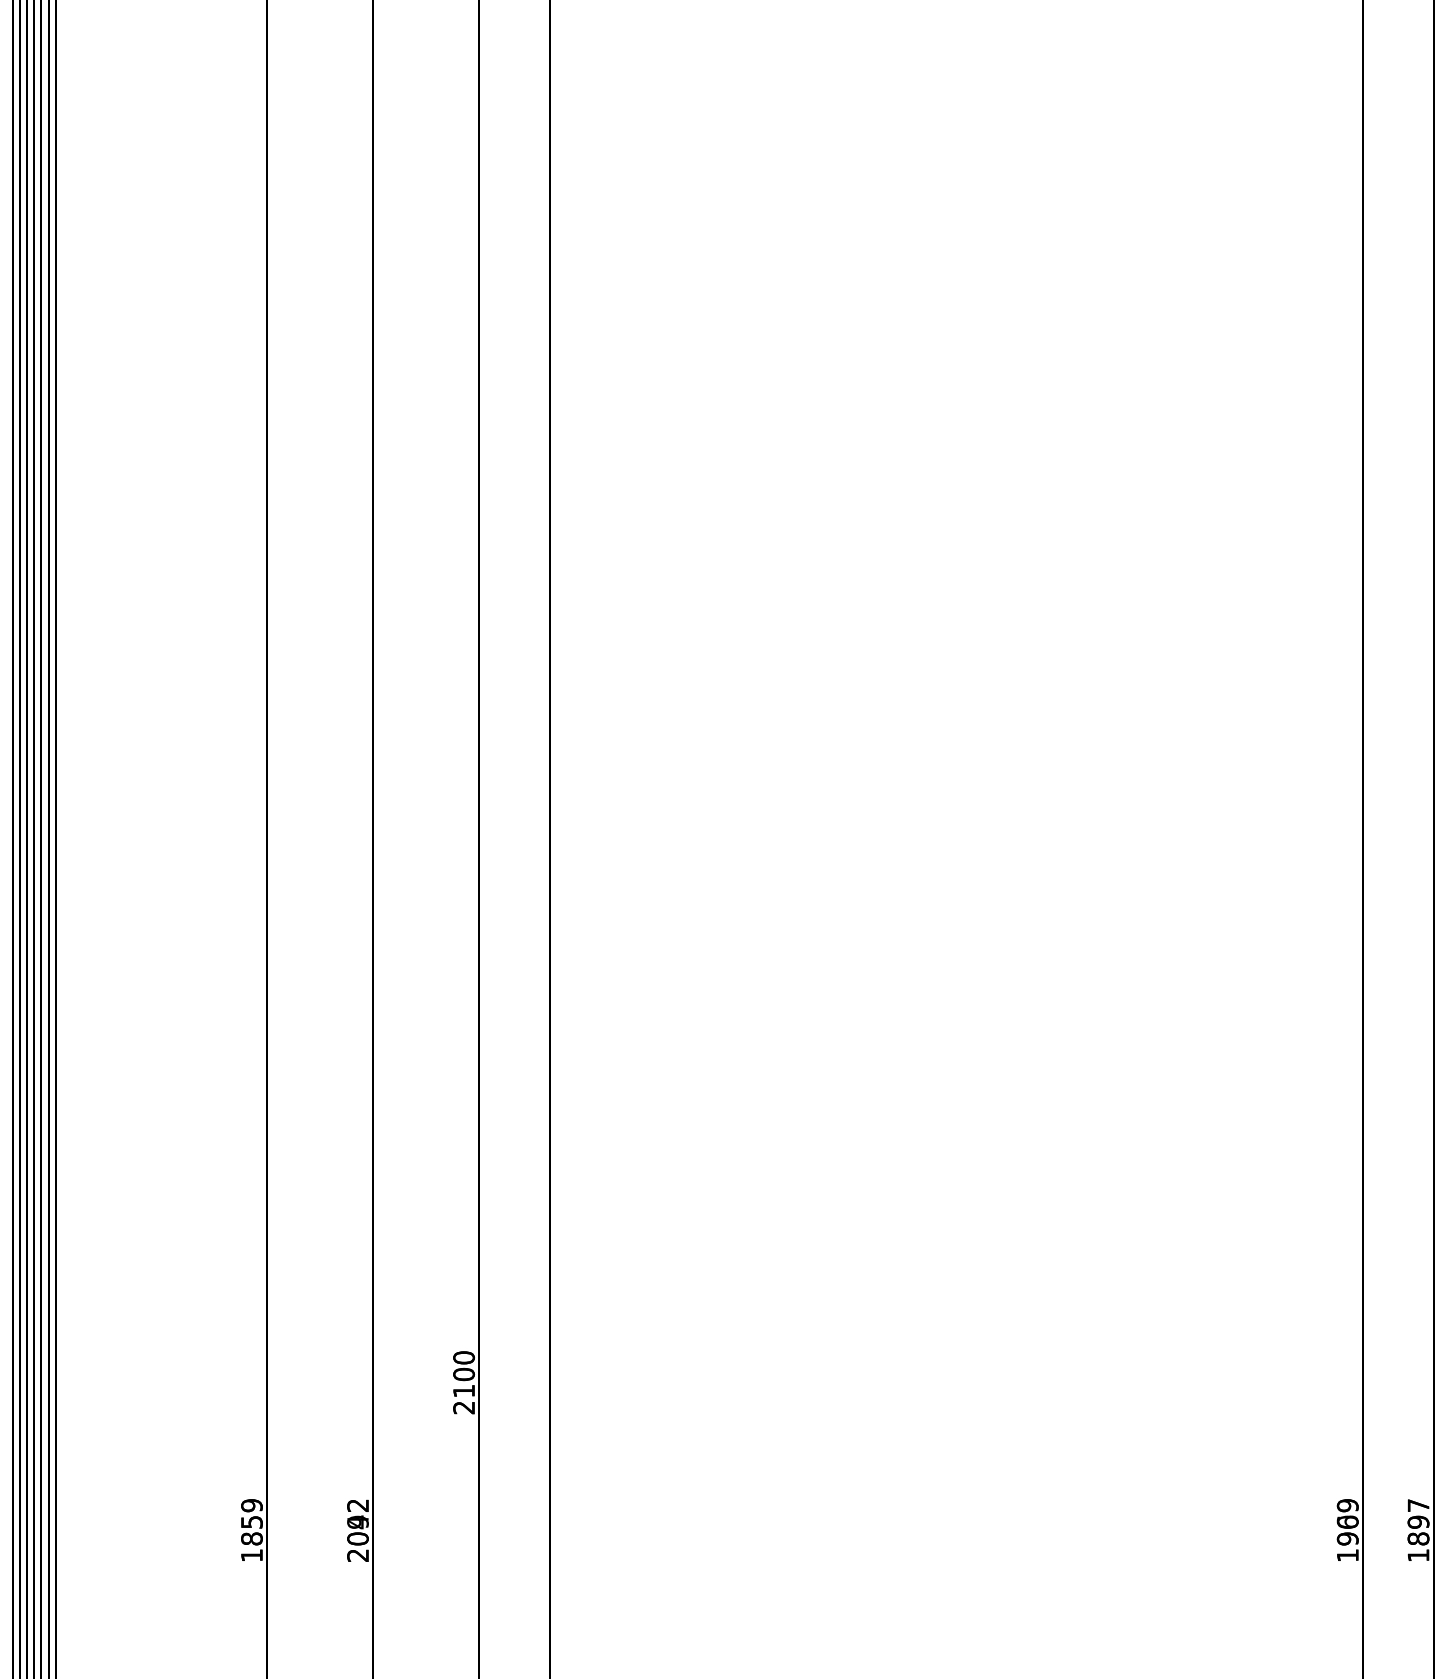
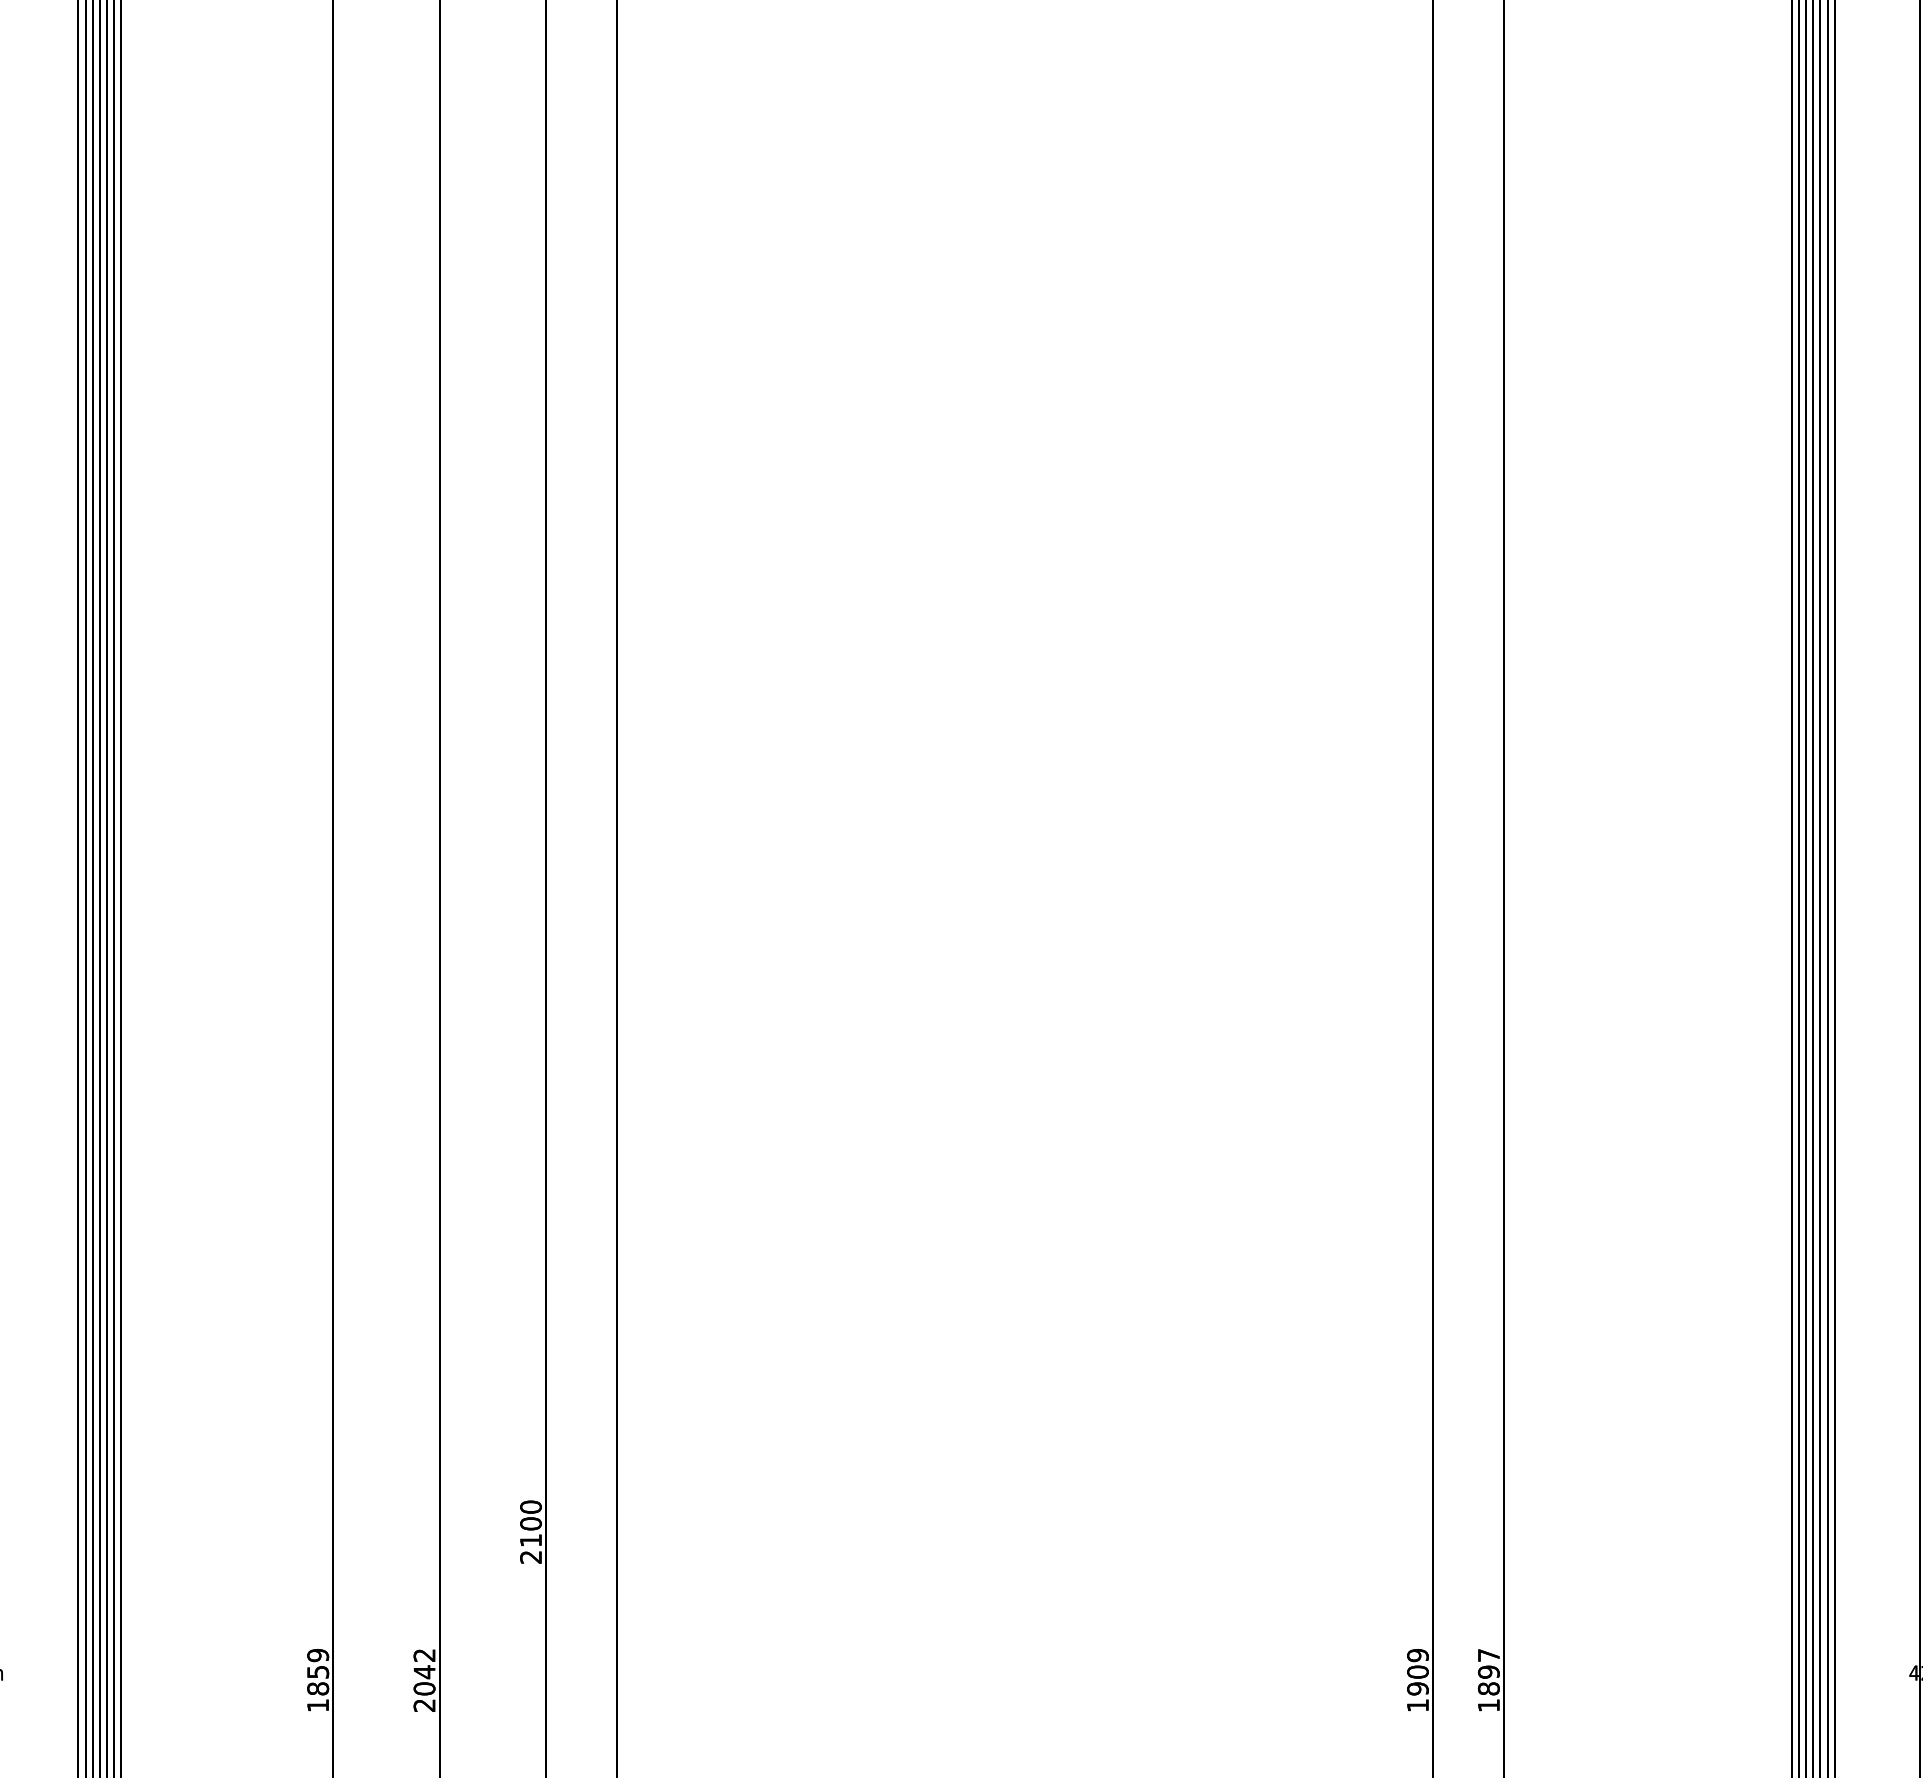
text: (1347, 1521) -> (1417, 1671), 1969 -> 1909
text: (357, 1522) -> (424, 1672), 2092 -> 2042

